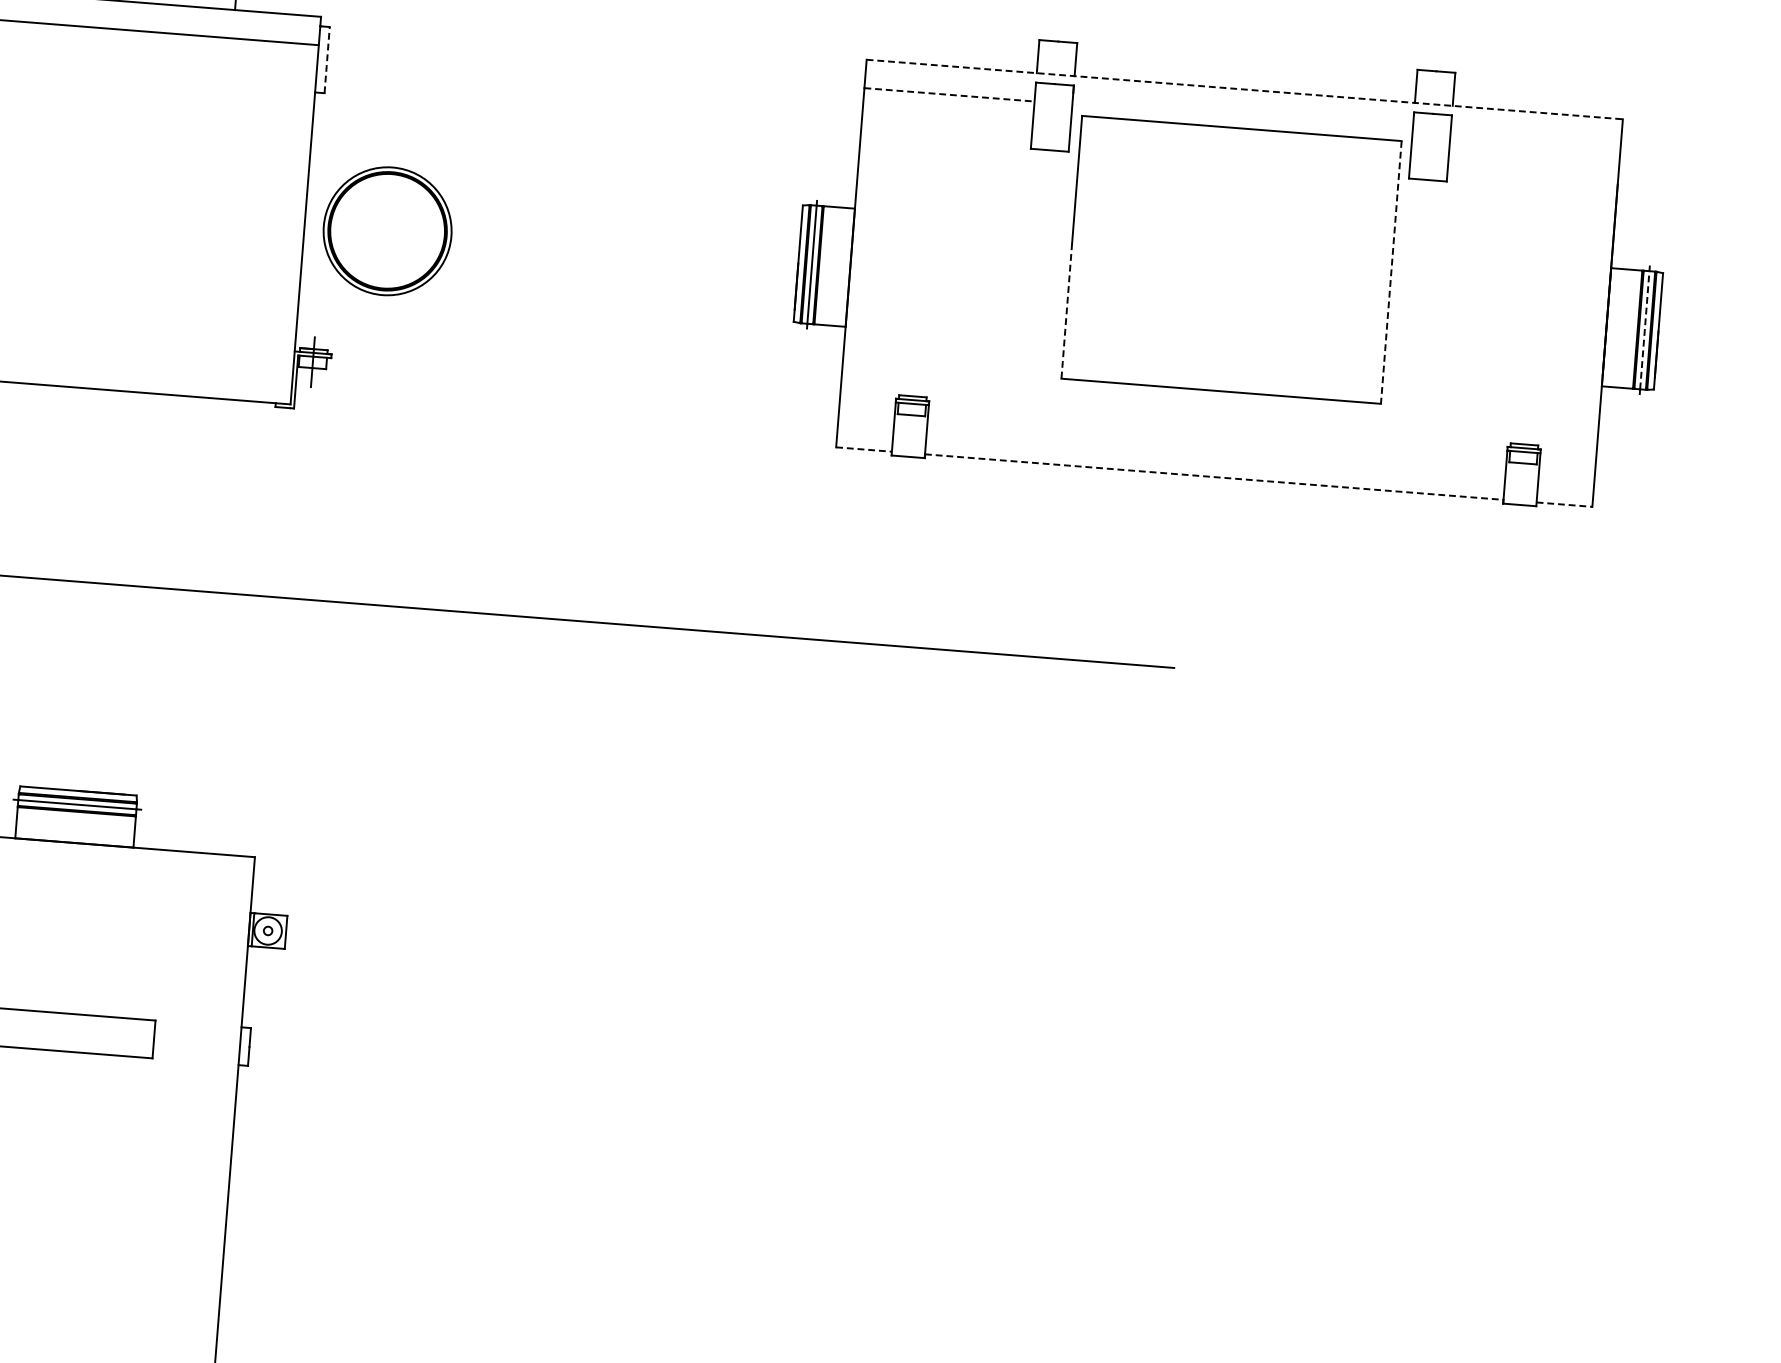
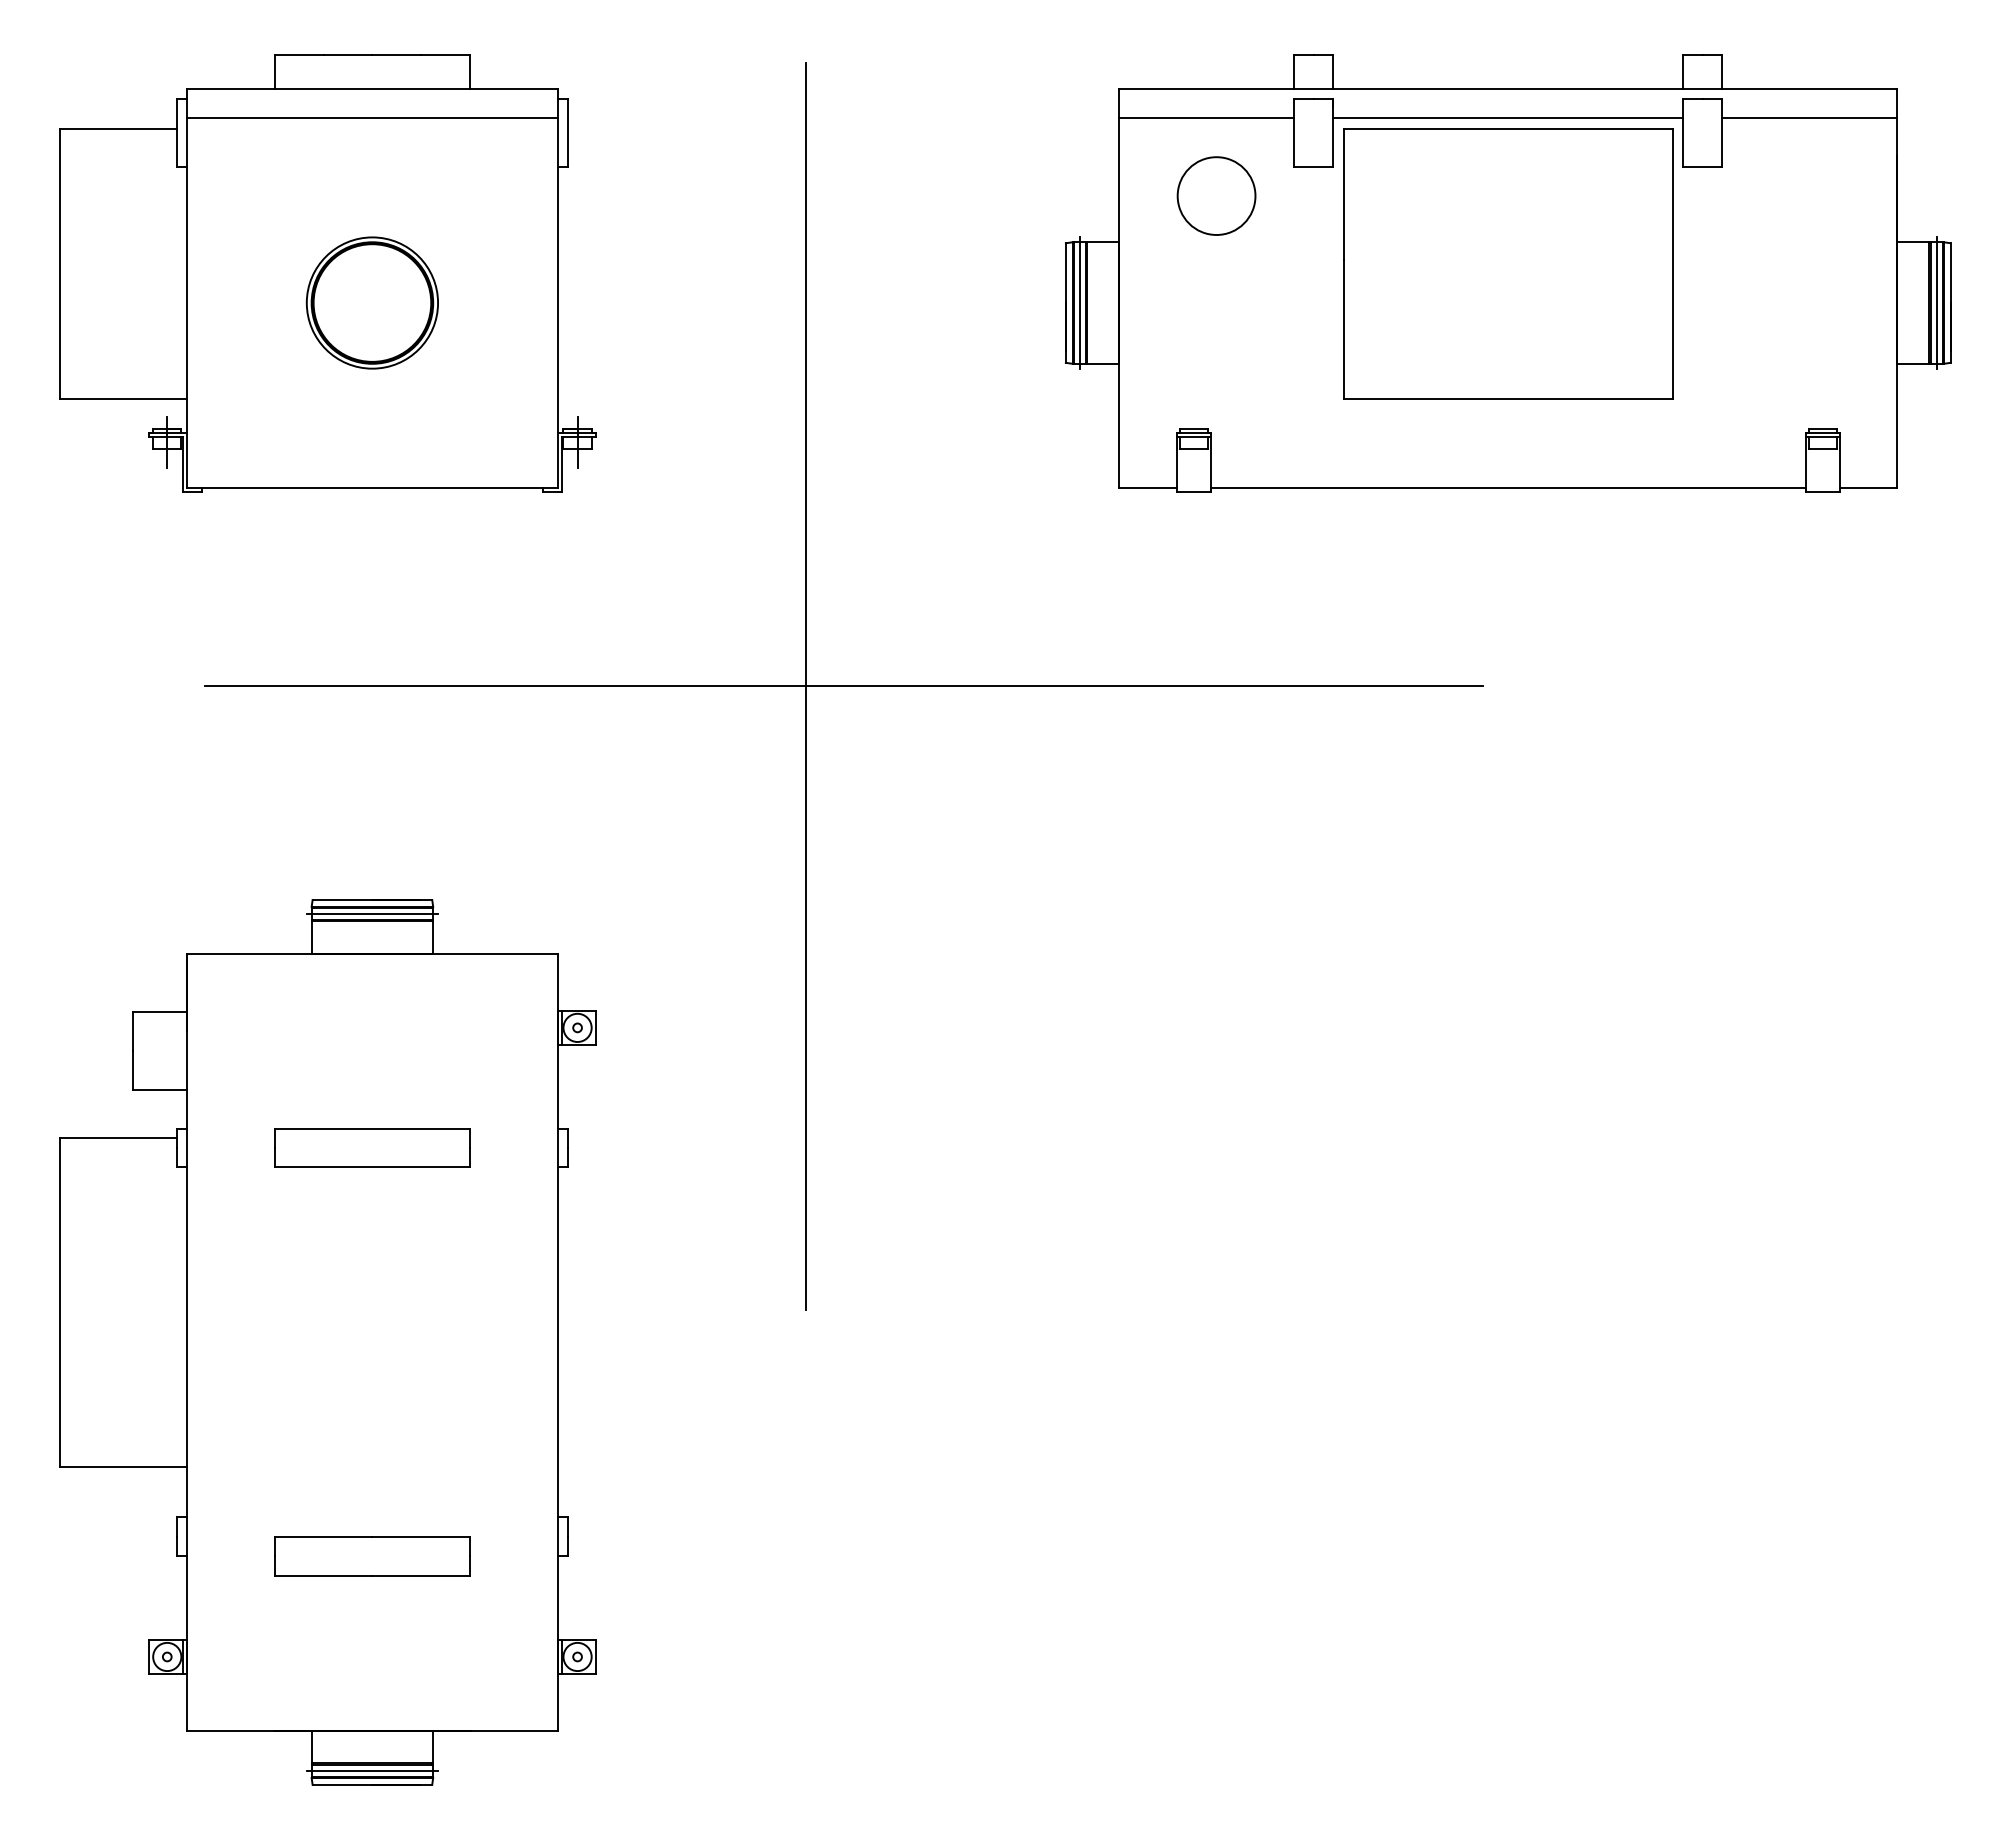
line: (326, 59) -> (567, 132), dashed -> solid
line: (1244, 89) -> (1508, 89), dashed -> solid
line: (949, 94) -> (1206, 118), dashed -> solid
line: (1242, 118) -> (1508, 118), added
line: (1535, 141) -> (1809, 118), added
circle: (952, 170) -> (1216, 195), added
part: (386, 230) -> (371, 302), moved
line: (1391, 272) -> (1672, 264), dashed -> solid
line: (1067, 310) -> (1344, 329), dashed -> solid
line: (1644, 330) -> (1936, 303), dashed -> solid
line: (864, 449) -> (1148, 487), dashed -> solid
line: (1214, 476) -> (1508, 487), dashed -> solid
line: (1564, 504) -> (1868, 487), dashed -> solid
line: (516, 615) -> (806, 685), added

